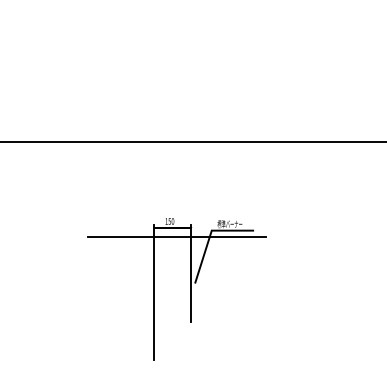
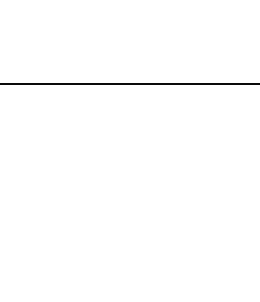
part: (190, 289) -> (130, 211), removed

